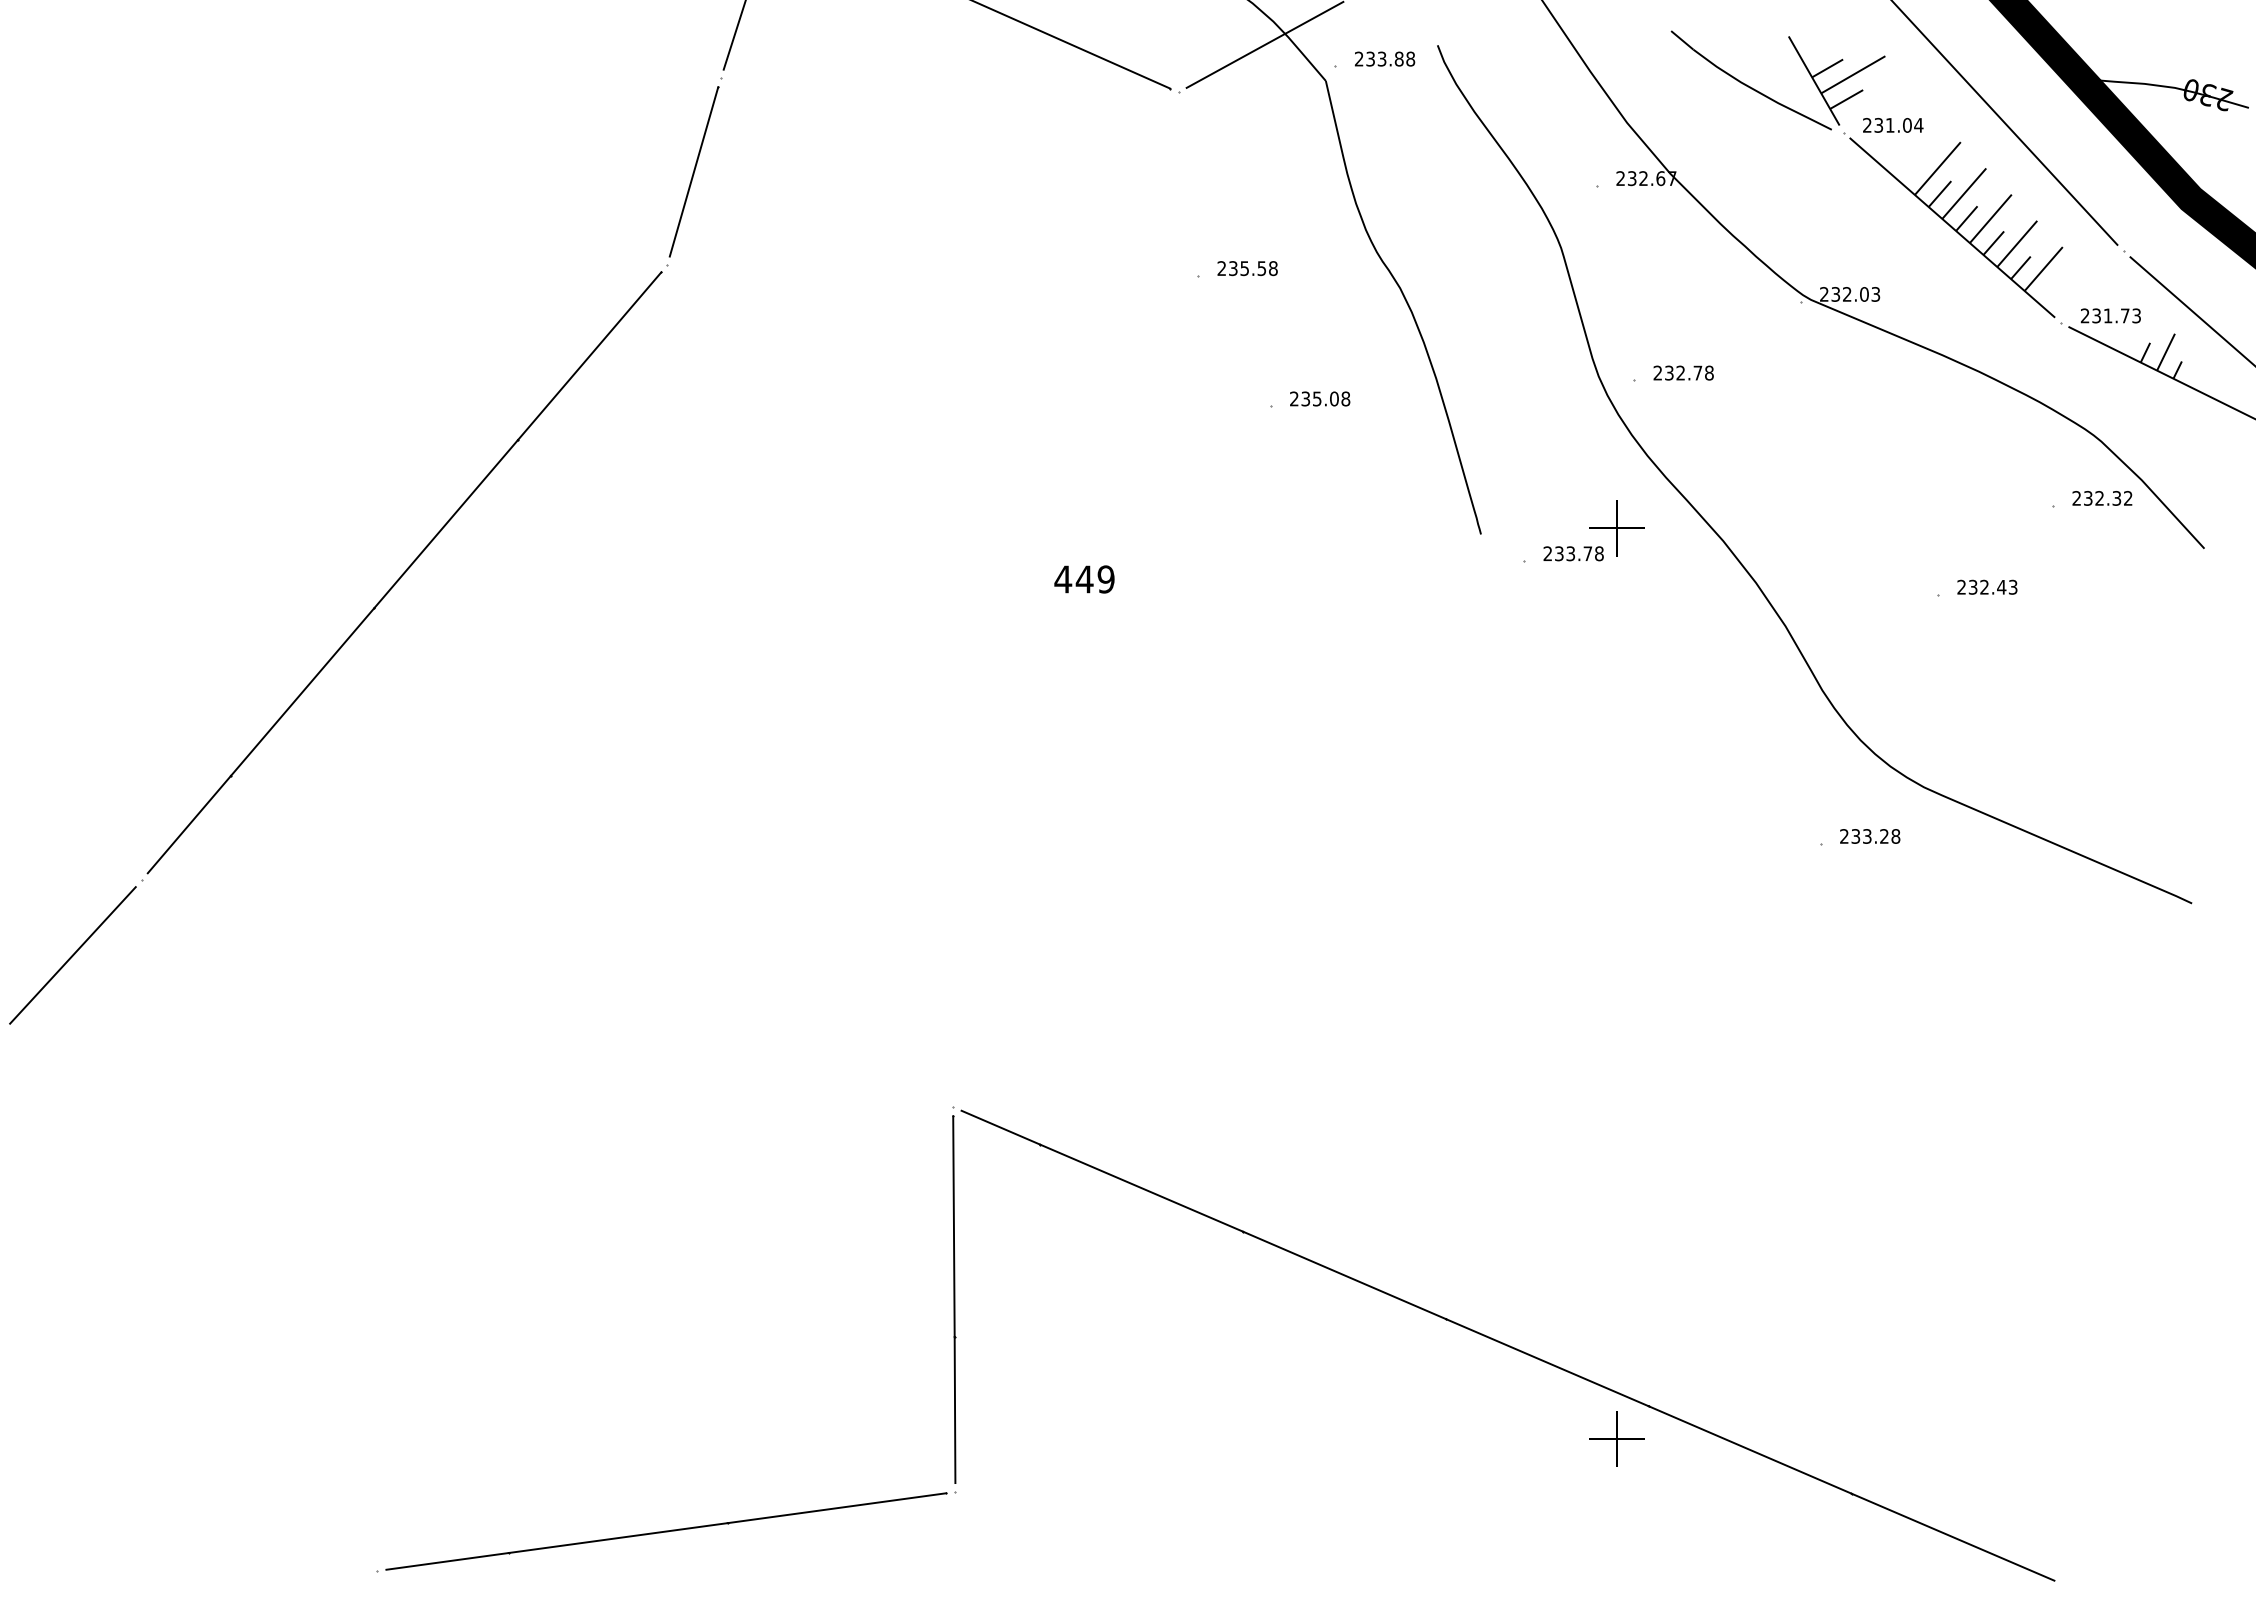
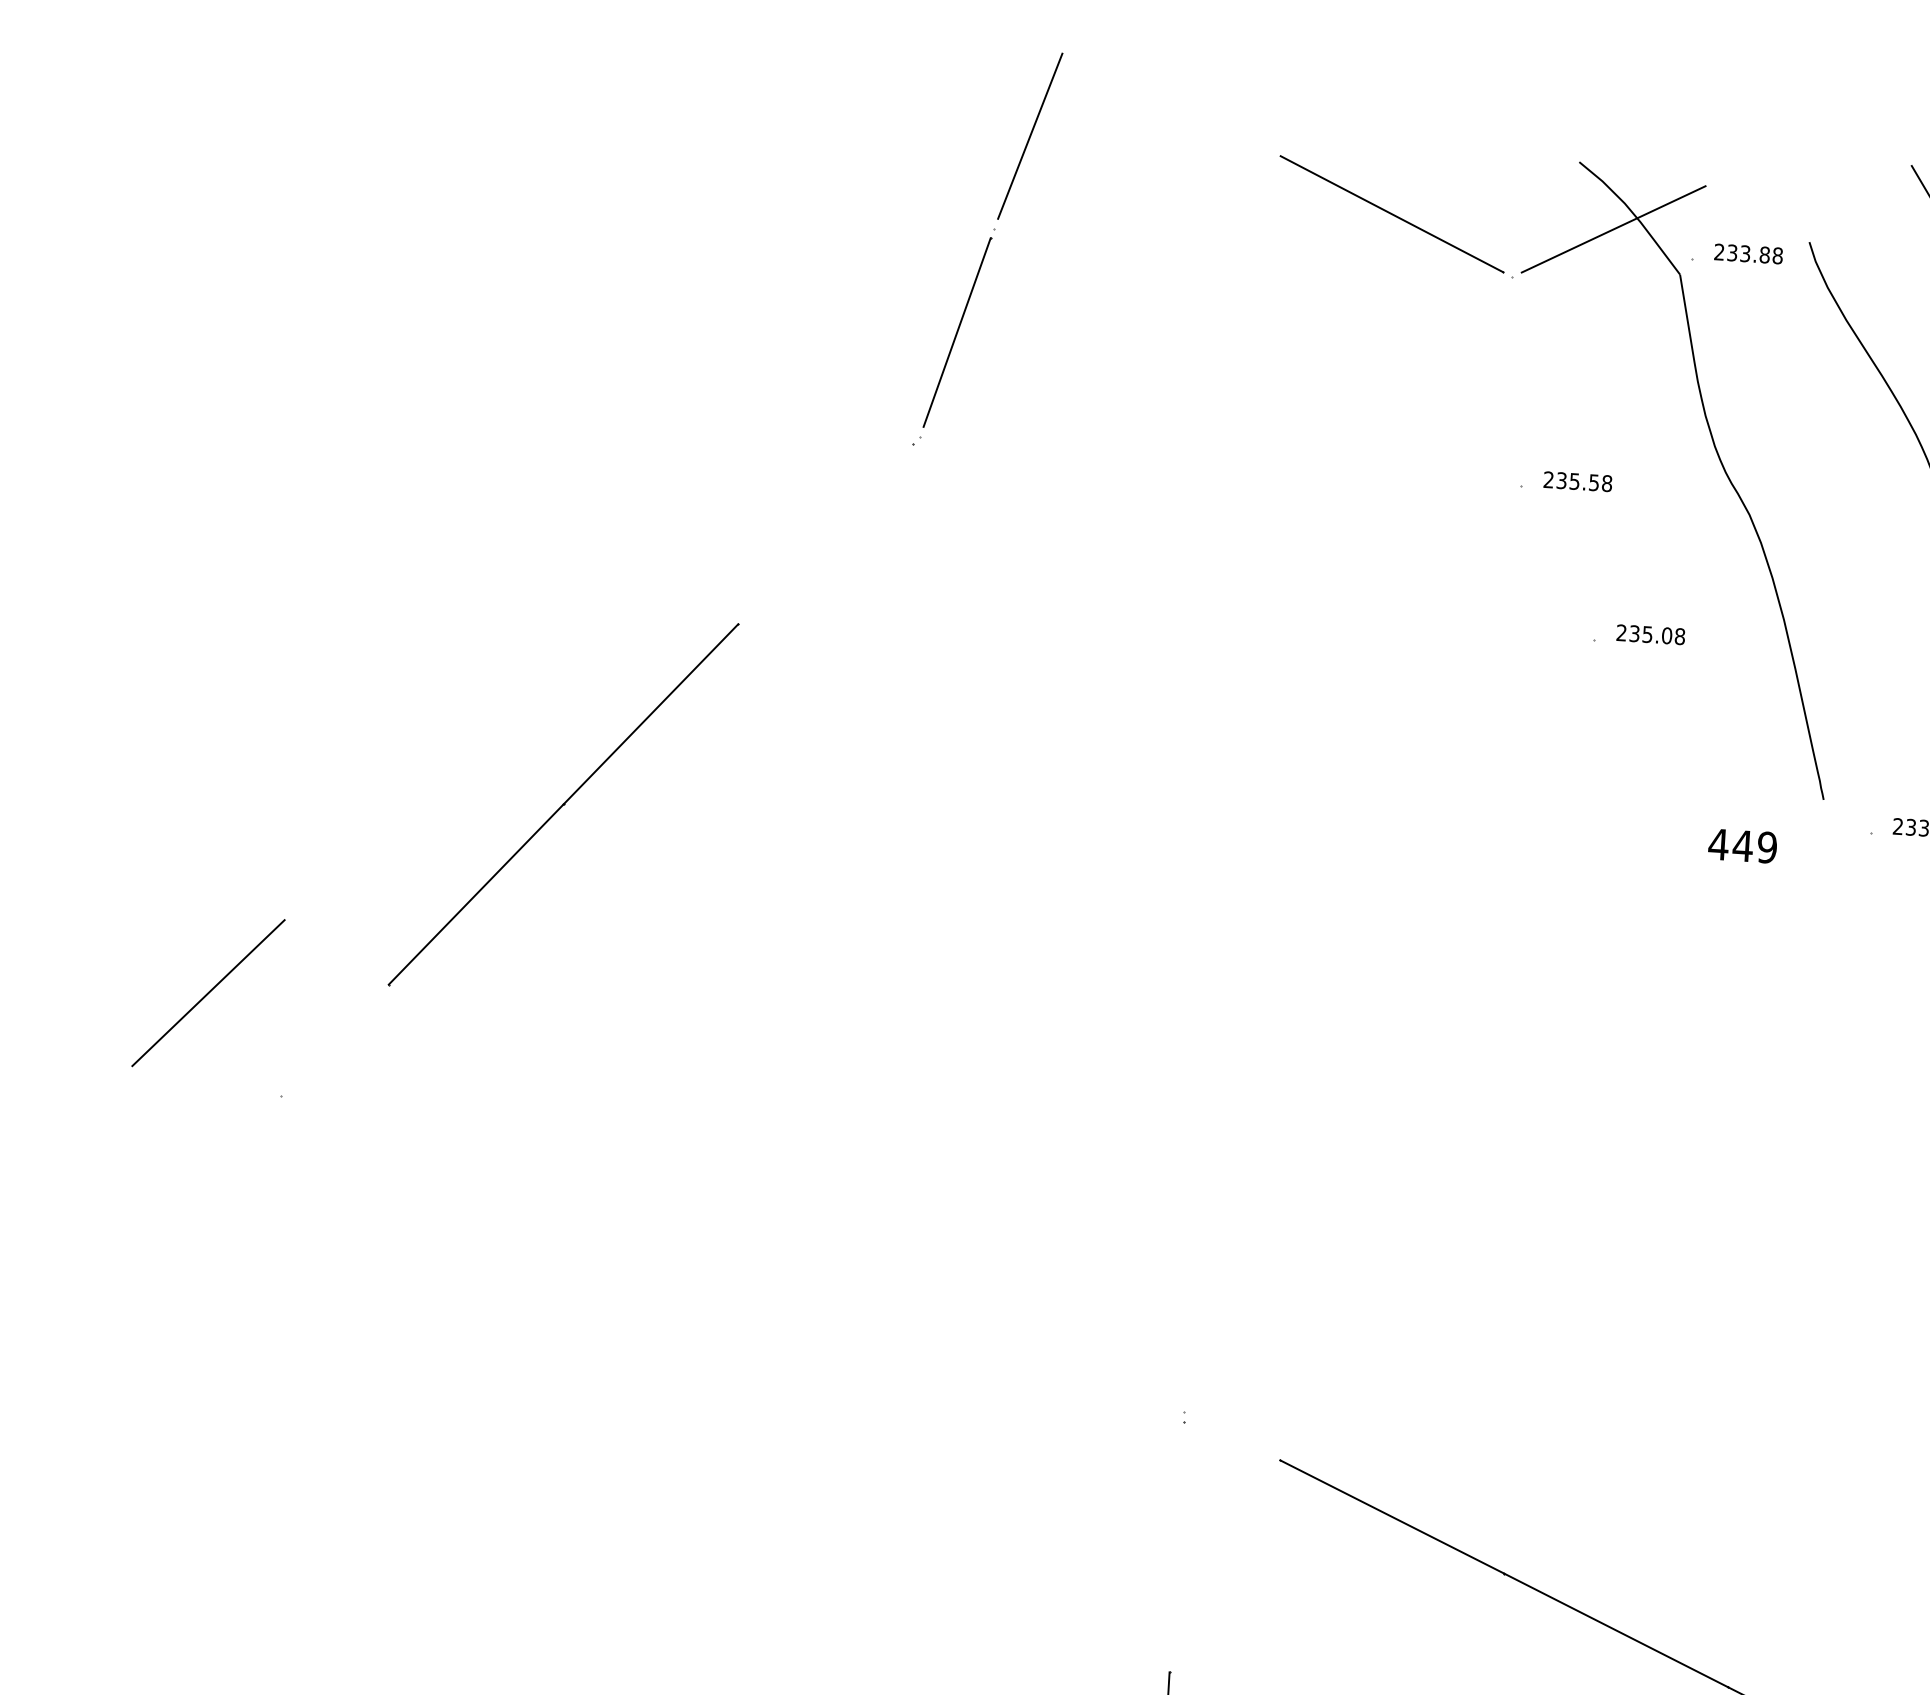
line: (589, 356) -> (825, 534), removed
text: (1084, 579) -> (1742, 846), moved
line: (188, 824) -> (337, 1036), removed
line: (72, 955) -> (207, 993), moved
line: (1000, 1127) -> (1236, 1438), removed
line: (953, 1226) -> (1176, 1547), removed

